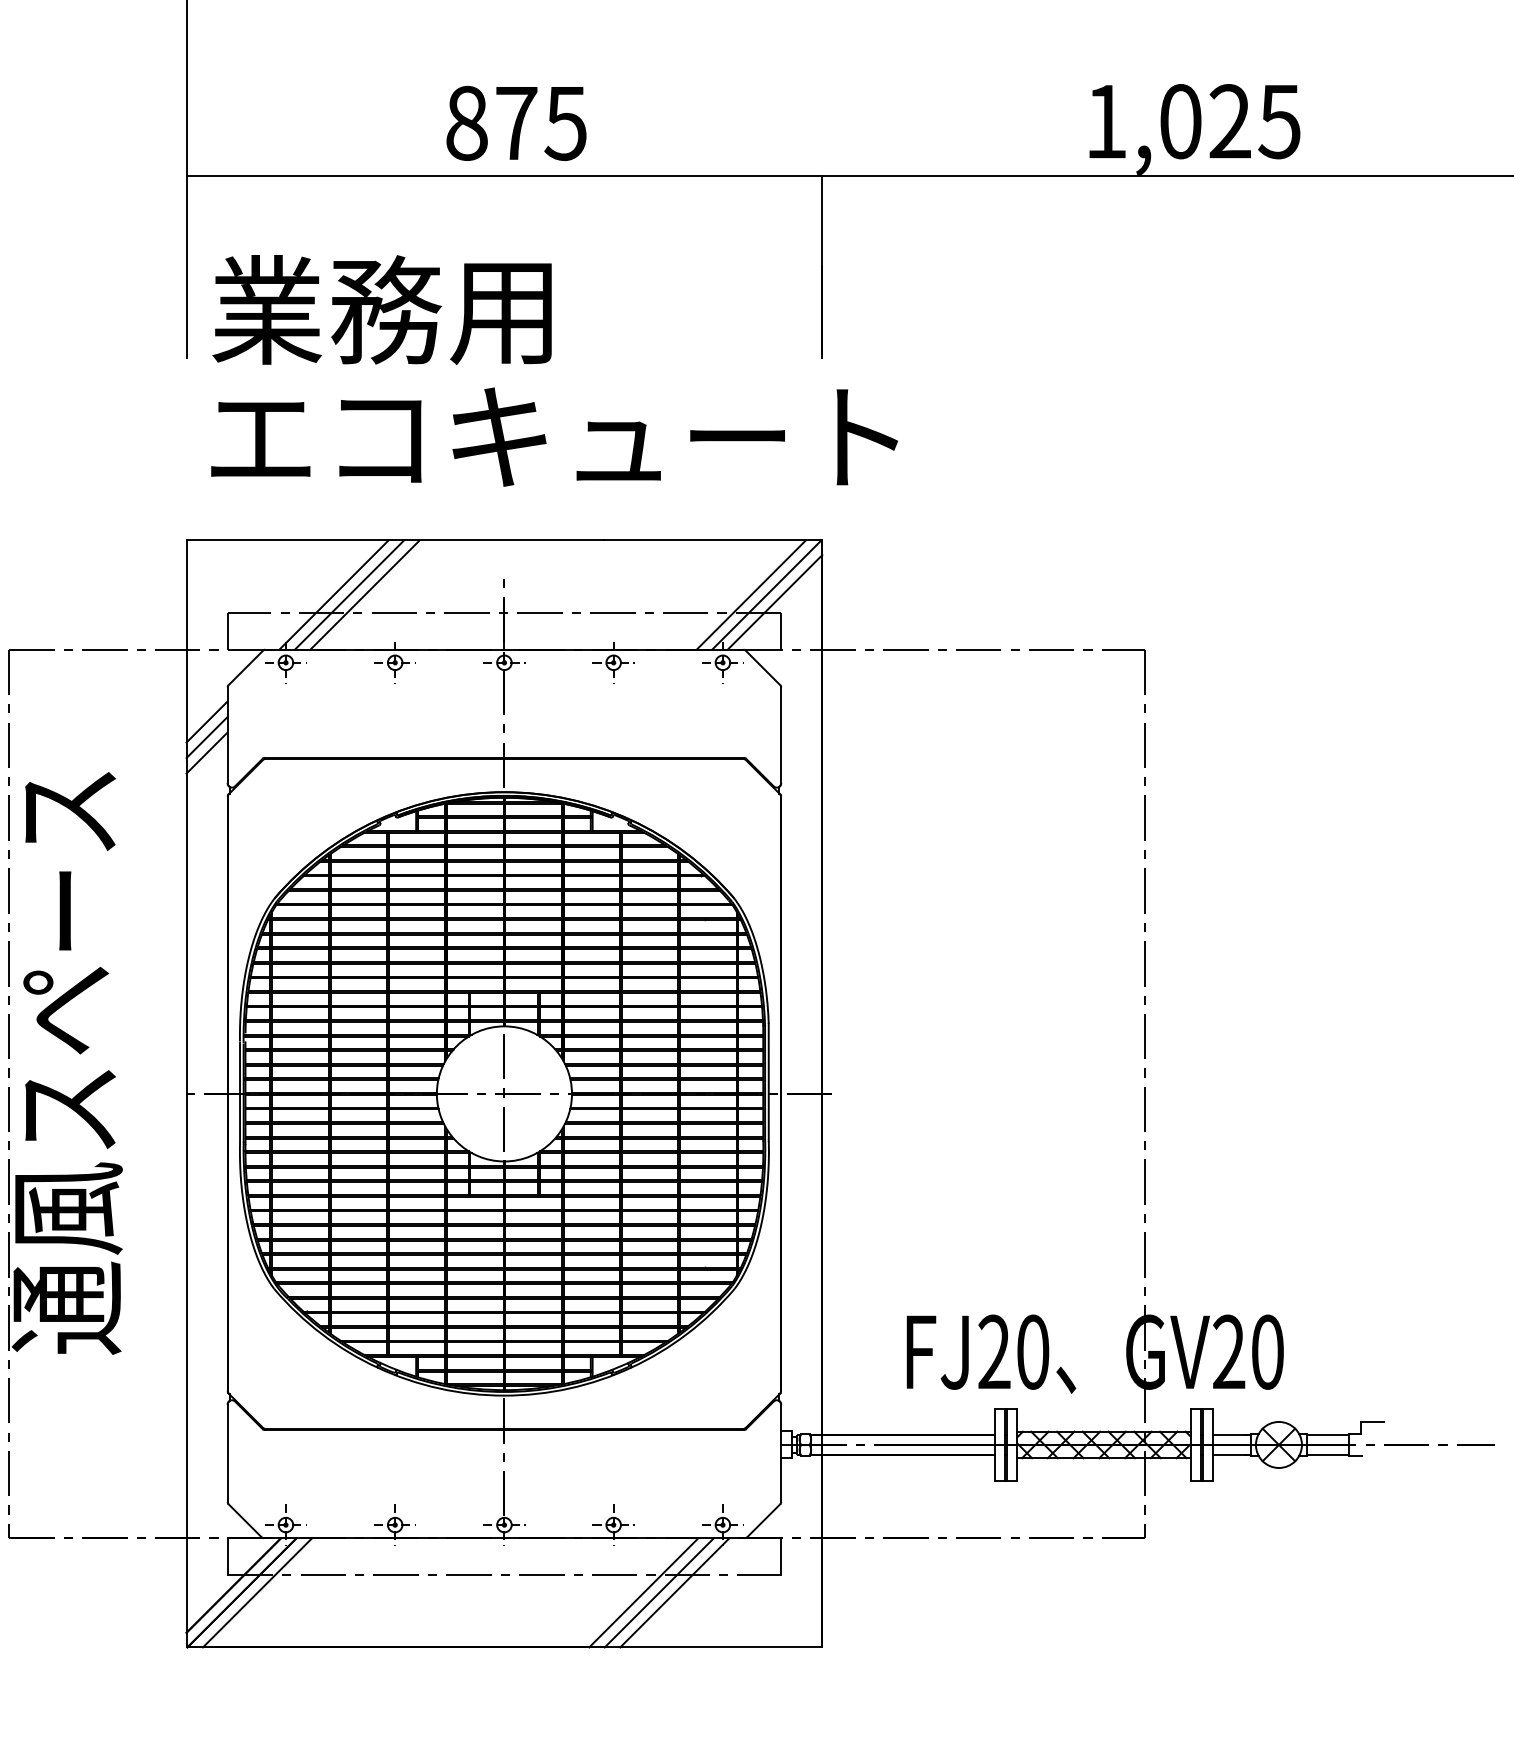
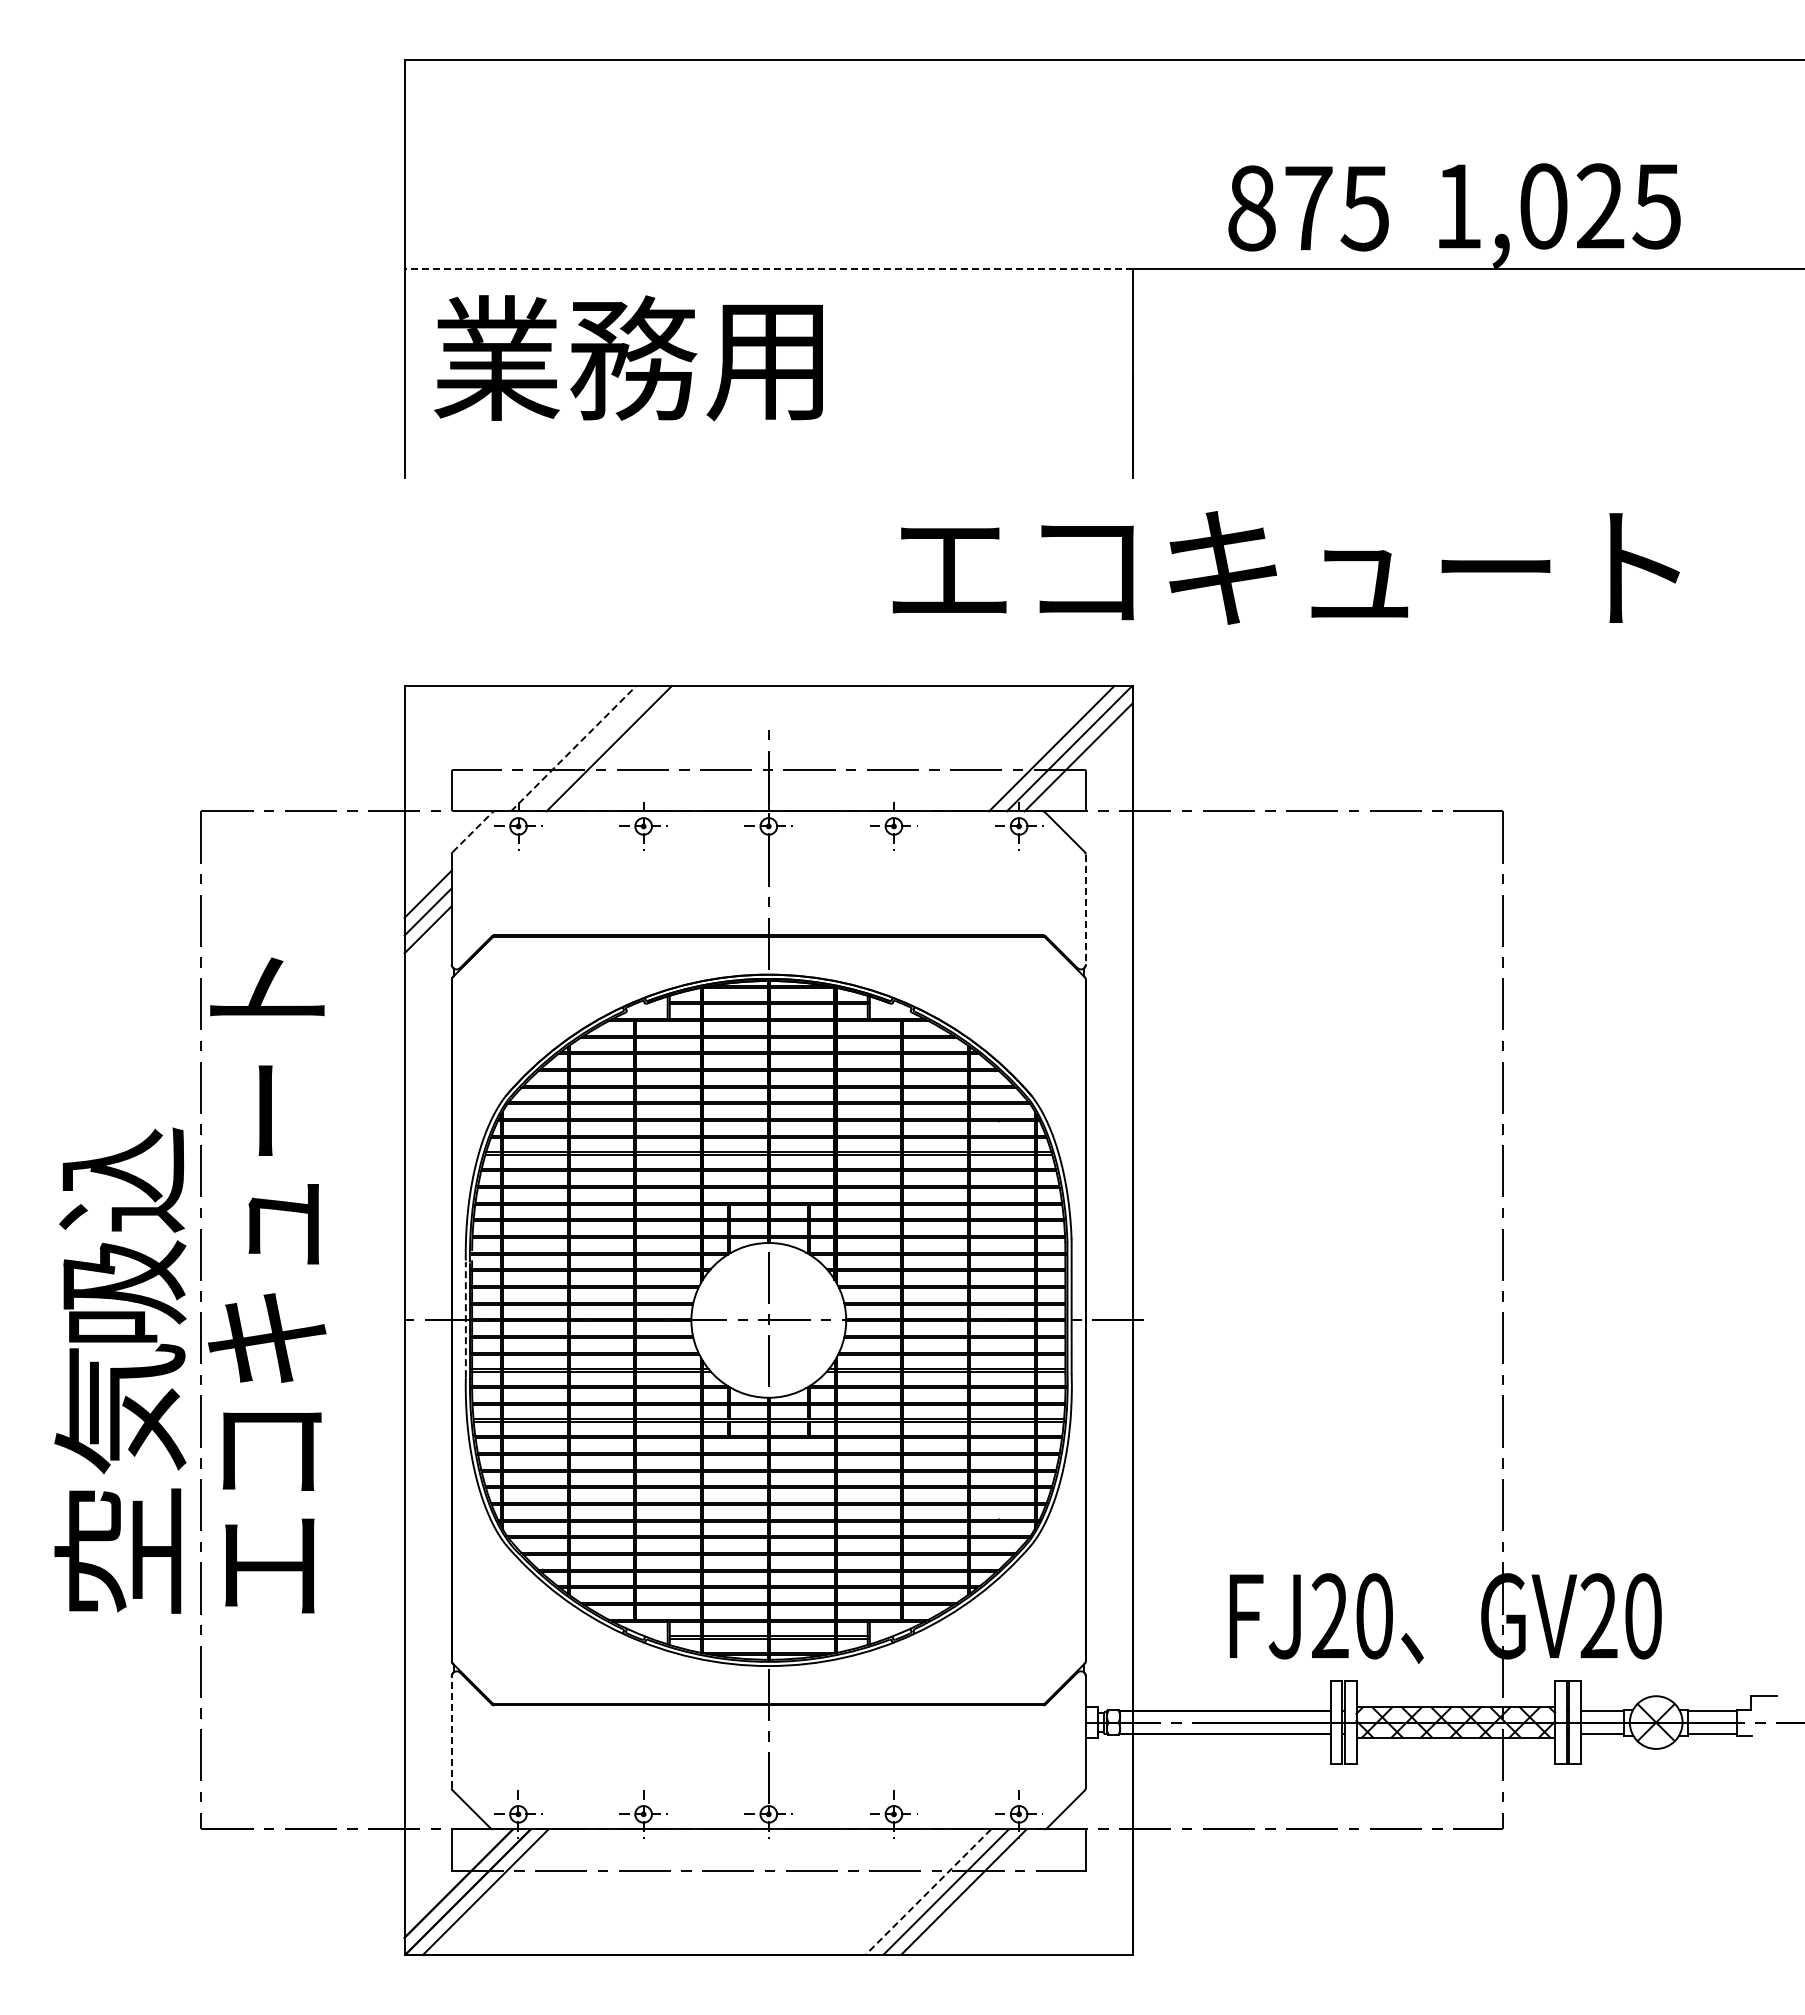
text: (516, 123) -> (1308, 208), moved
line: (504, 176) -> (768, 269), solid -> dashed
text: (381, 310) -> (628, 358), moved
text: (553, 436) -> (1285, 567), moved
line: (333, 594) -> (573, 748), solid -> dashed
line: (348, 594) -> (590, 748), removed
line: (245, 667) -> (472, 831), solid -> dashed
line: (780, 735) -> (1085, 909), solid -> dashed
text: (66, 1063) -> (267, 1285), 通風スペース -> エコキュート
line: (239, 1093) -> (465, 1319), solid -> dashed
line: (227, 1453) -> (451, 1732), solid -> dashed
line: (643, 1593) -> (928, 1892), solid -> dashed

